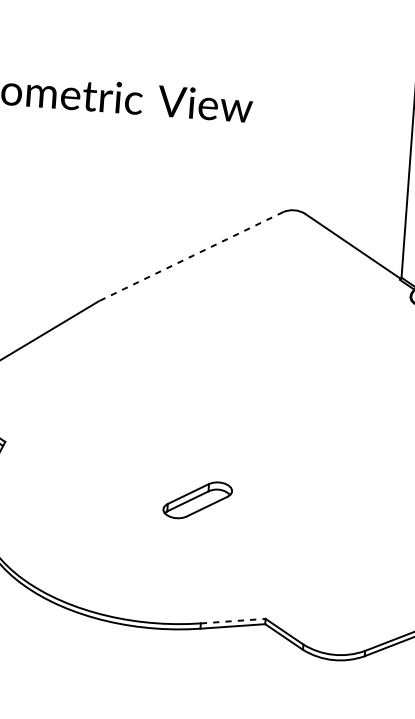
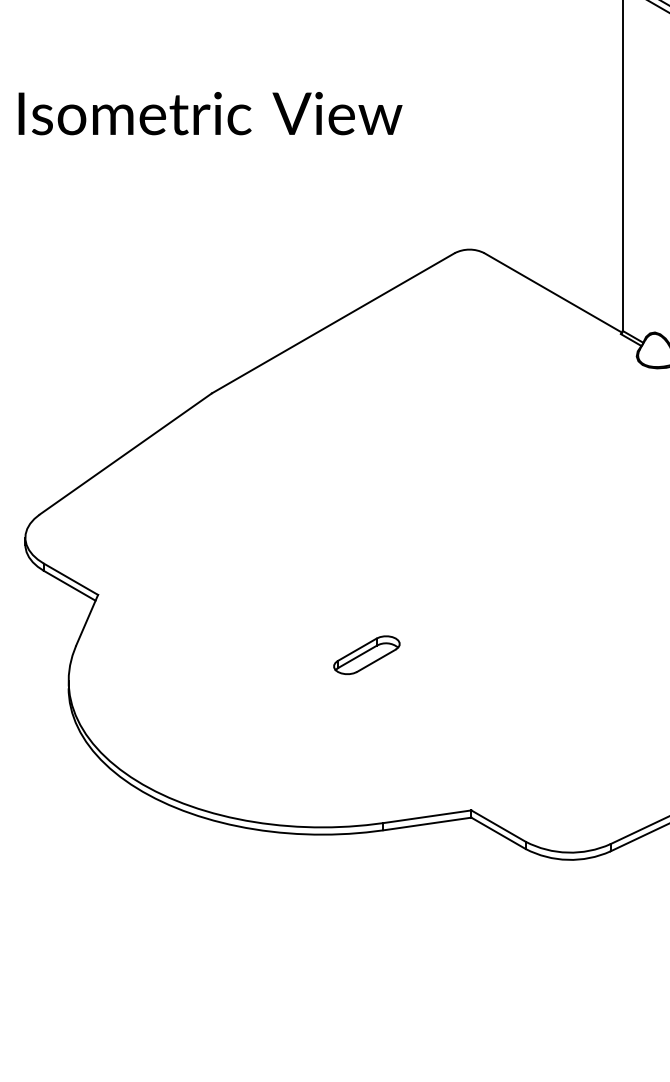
line: (190, 256) -> (332, 323), dashed -> solid
part: (197, 499) -> (366, 654), size x0.71
line: (233, 620) -> (427, 816), dashed -> solid

